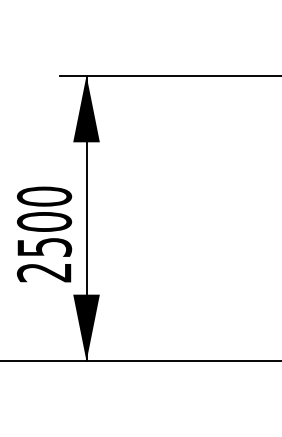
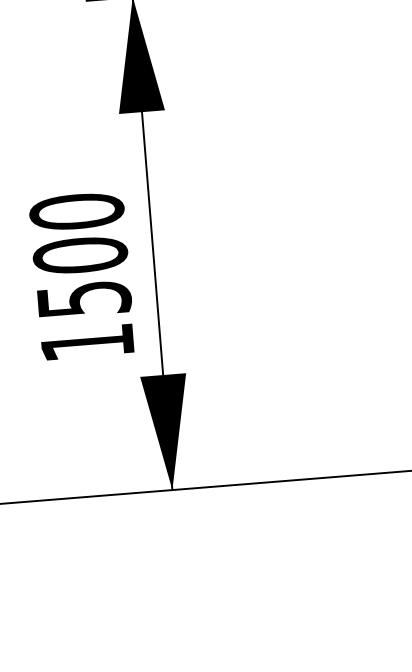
text: (43, 272) -> (85, 342), 2500 -> 1500

